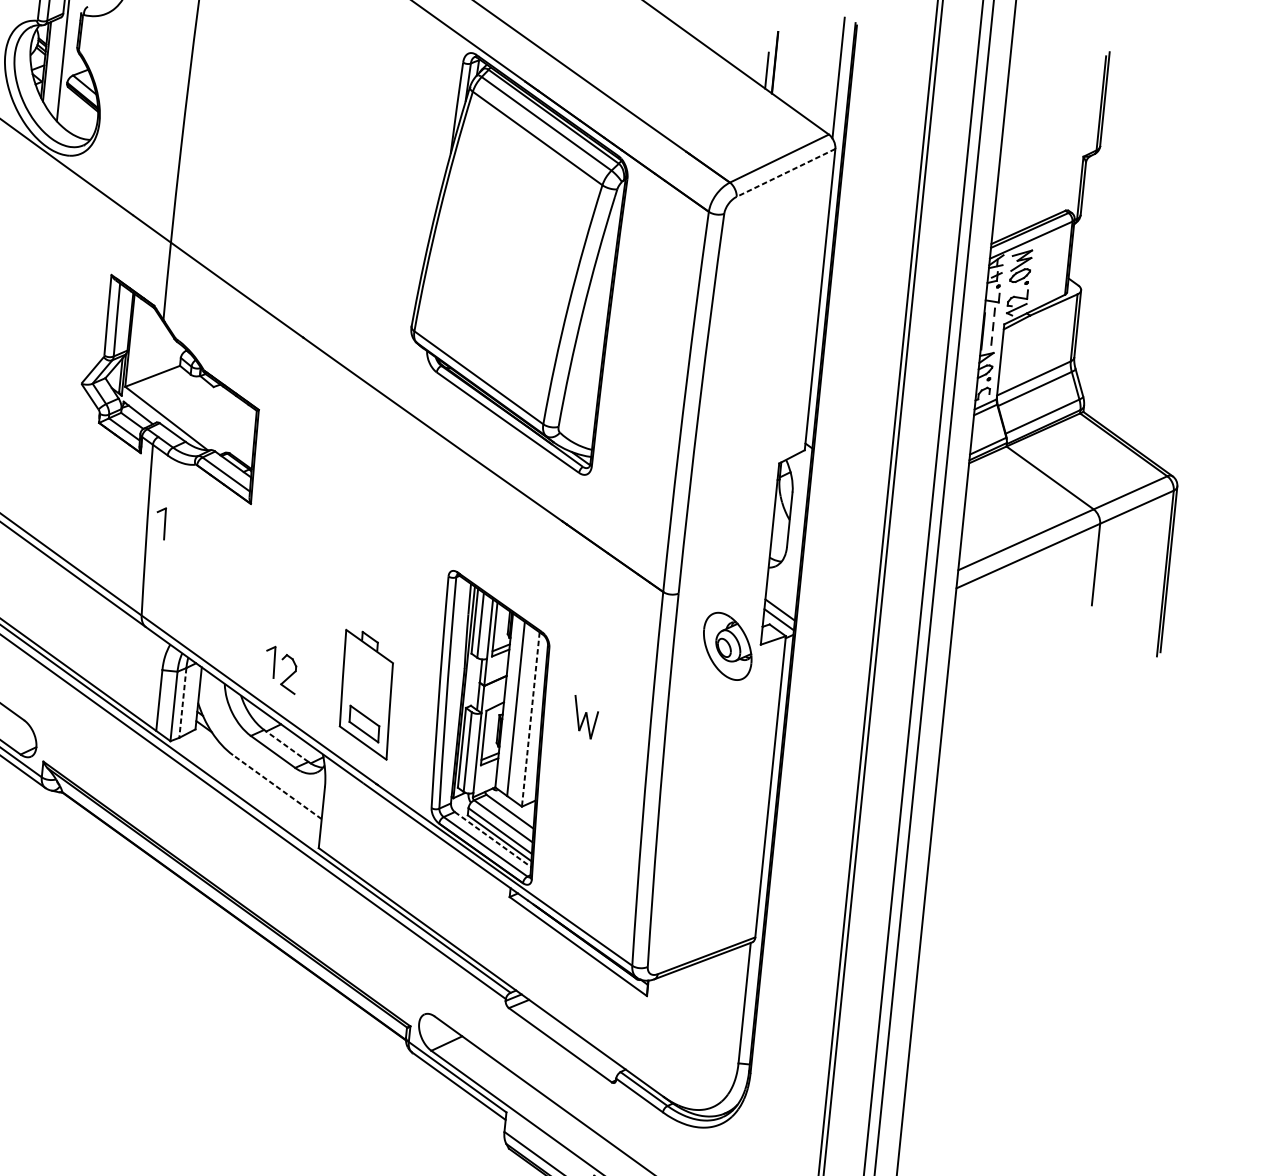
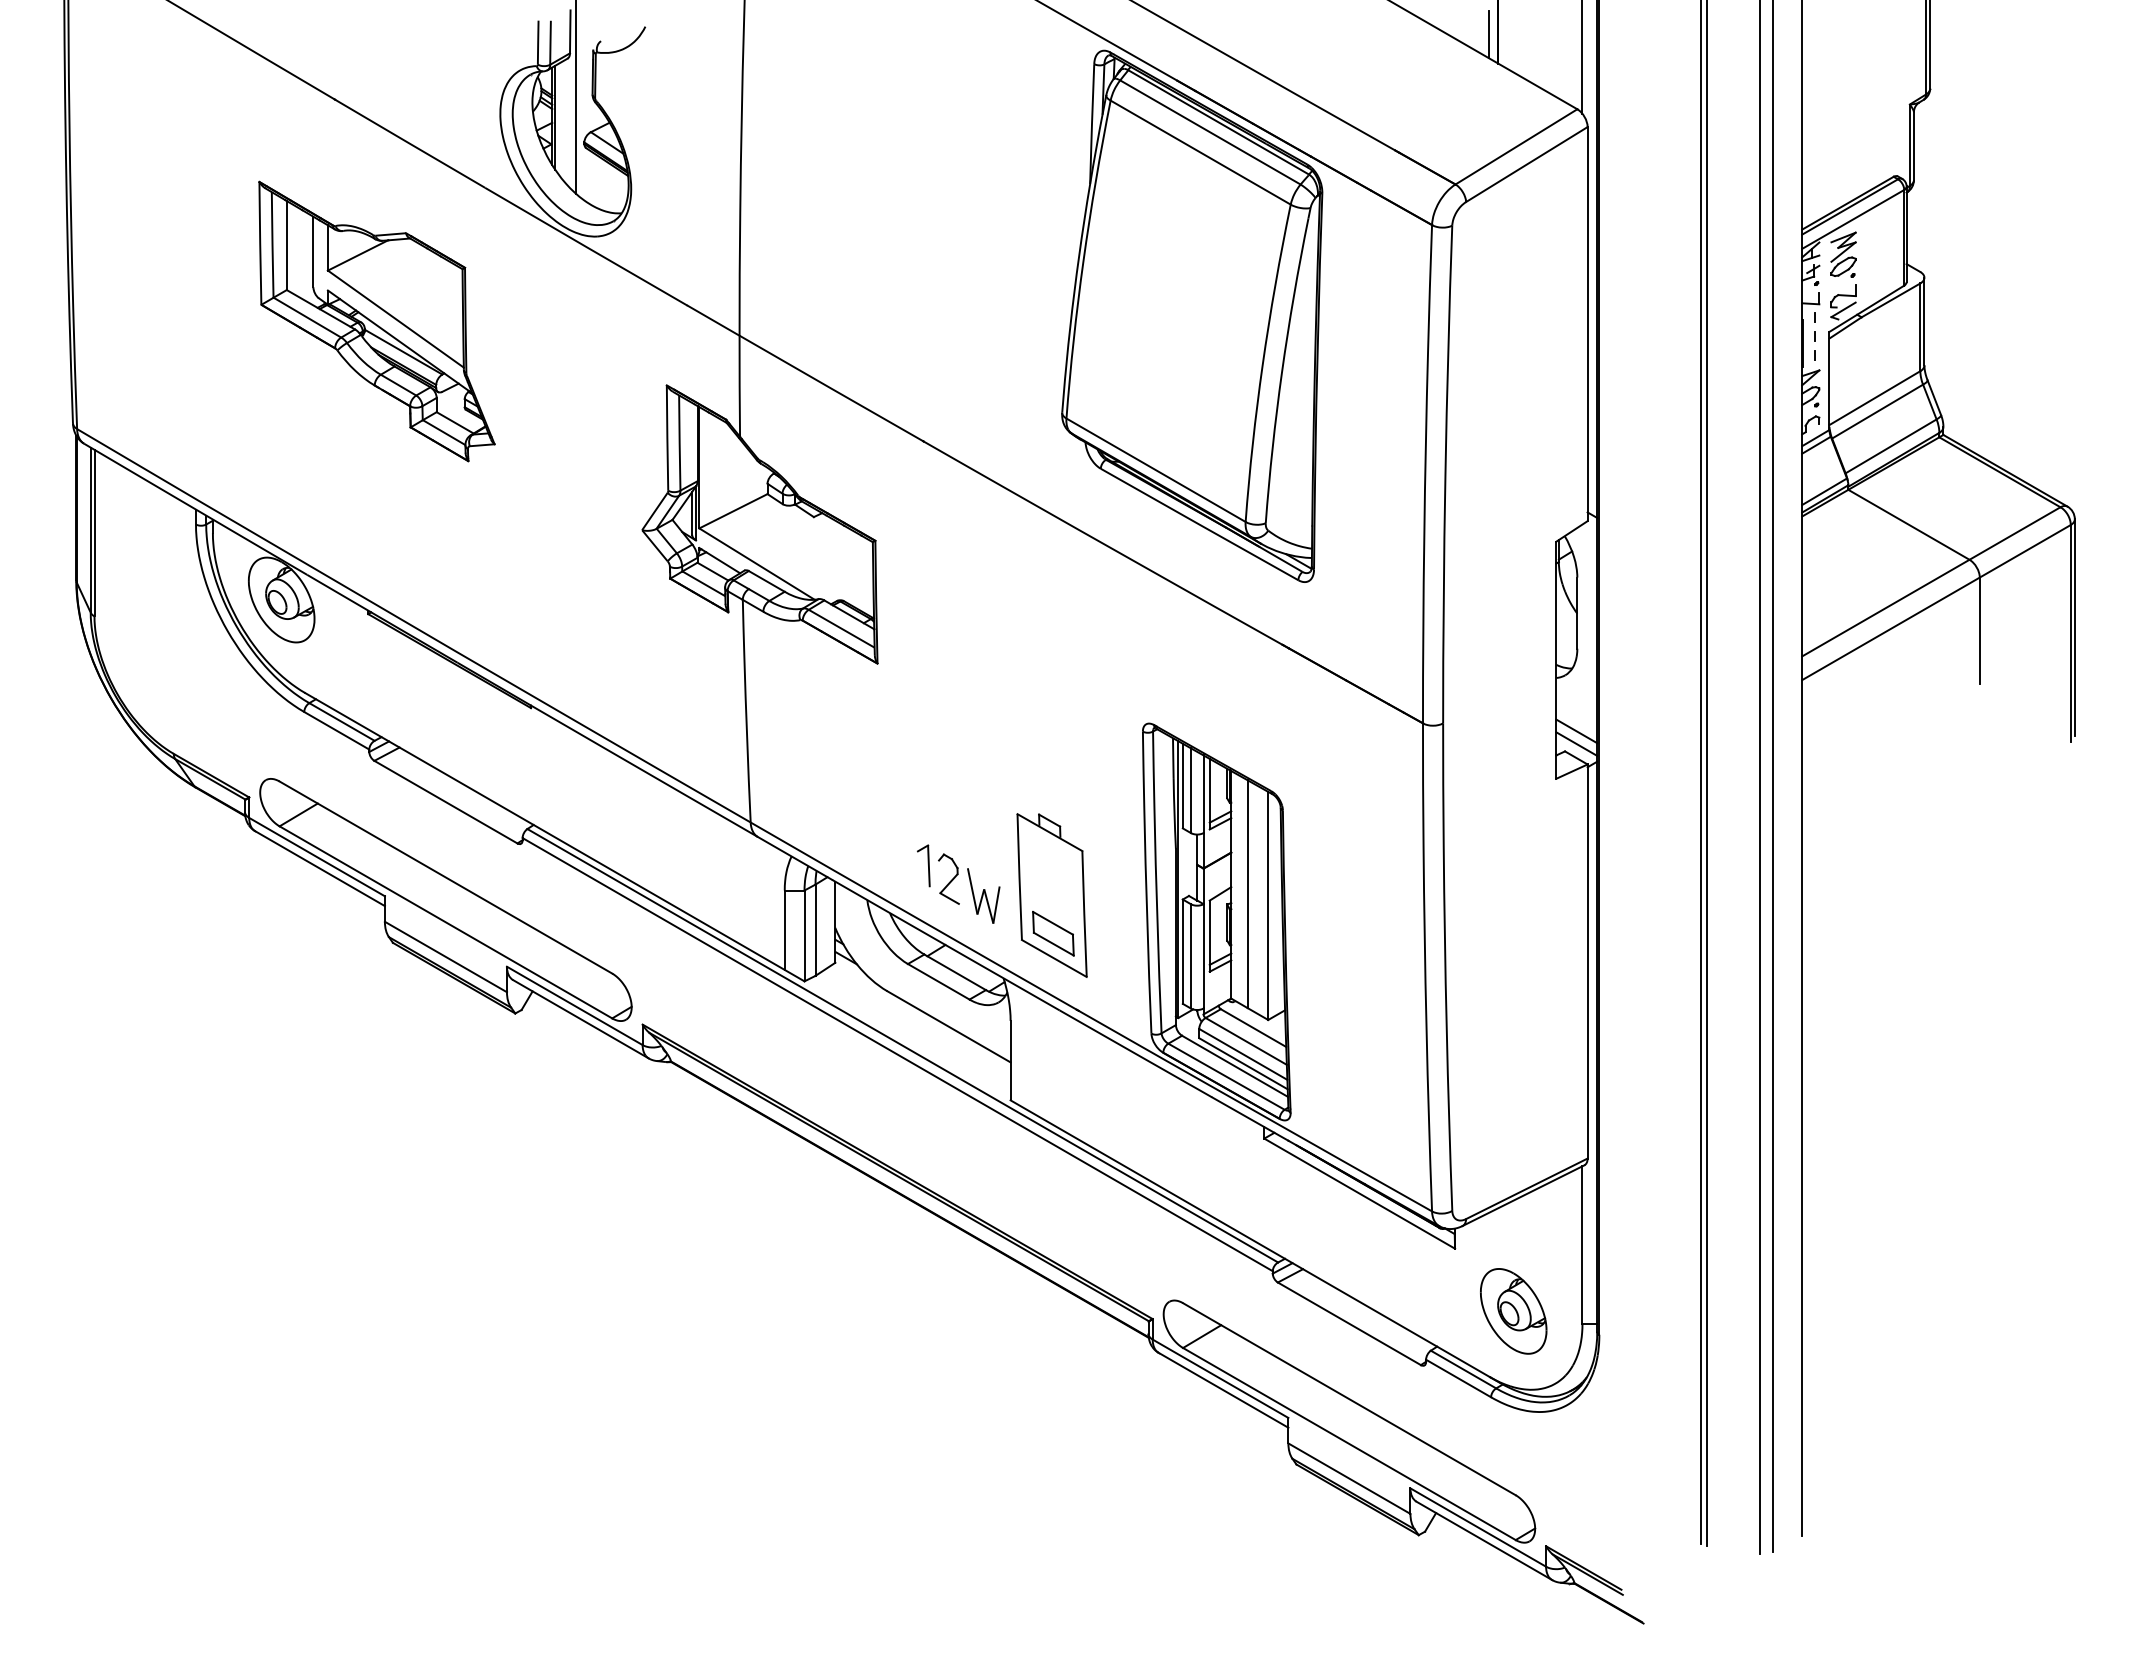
line: (785, 172) -> (1526, 164), dashed -> solid
part: (160, 523) -> (763, 700), removed
part: (727, 646) -> (1513, 1311), moved
line: (182, 703) -> (815, 930), dashed -> solid
part: (585, 717) -> (983, 895), moved
line: (530, 719) -> (1268, 906), dashed -> solid
line: (286, 746) -> (955, 972), dashed -> solid
line: (277, 786) -> (948, 1026), dashed -> solid
line: (493, 839) -> (1235, 1066), dashed -> solid

